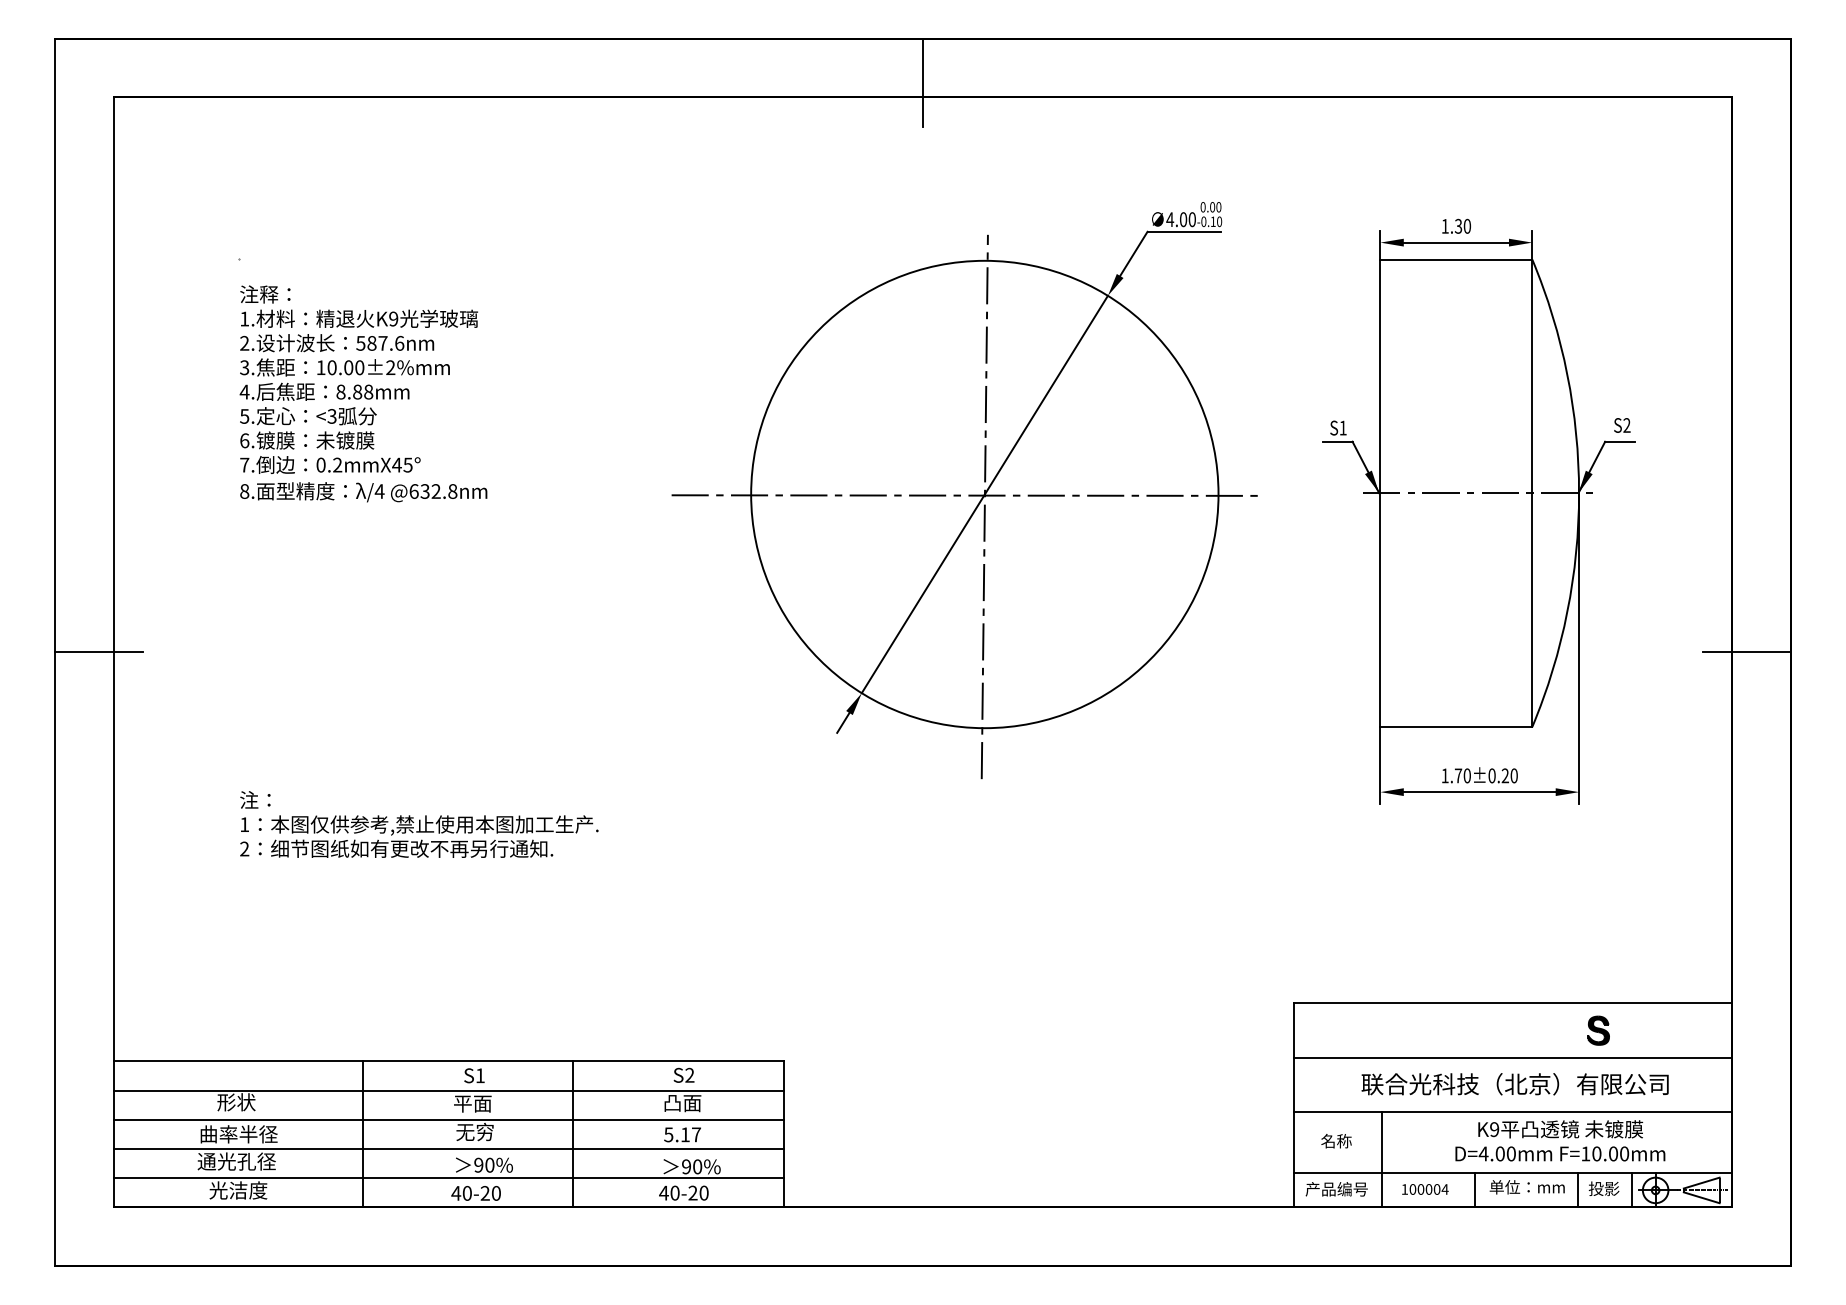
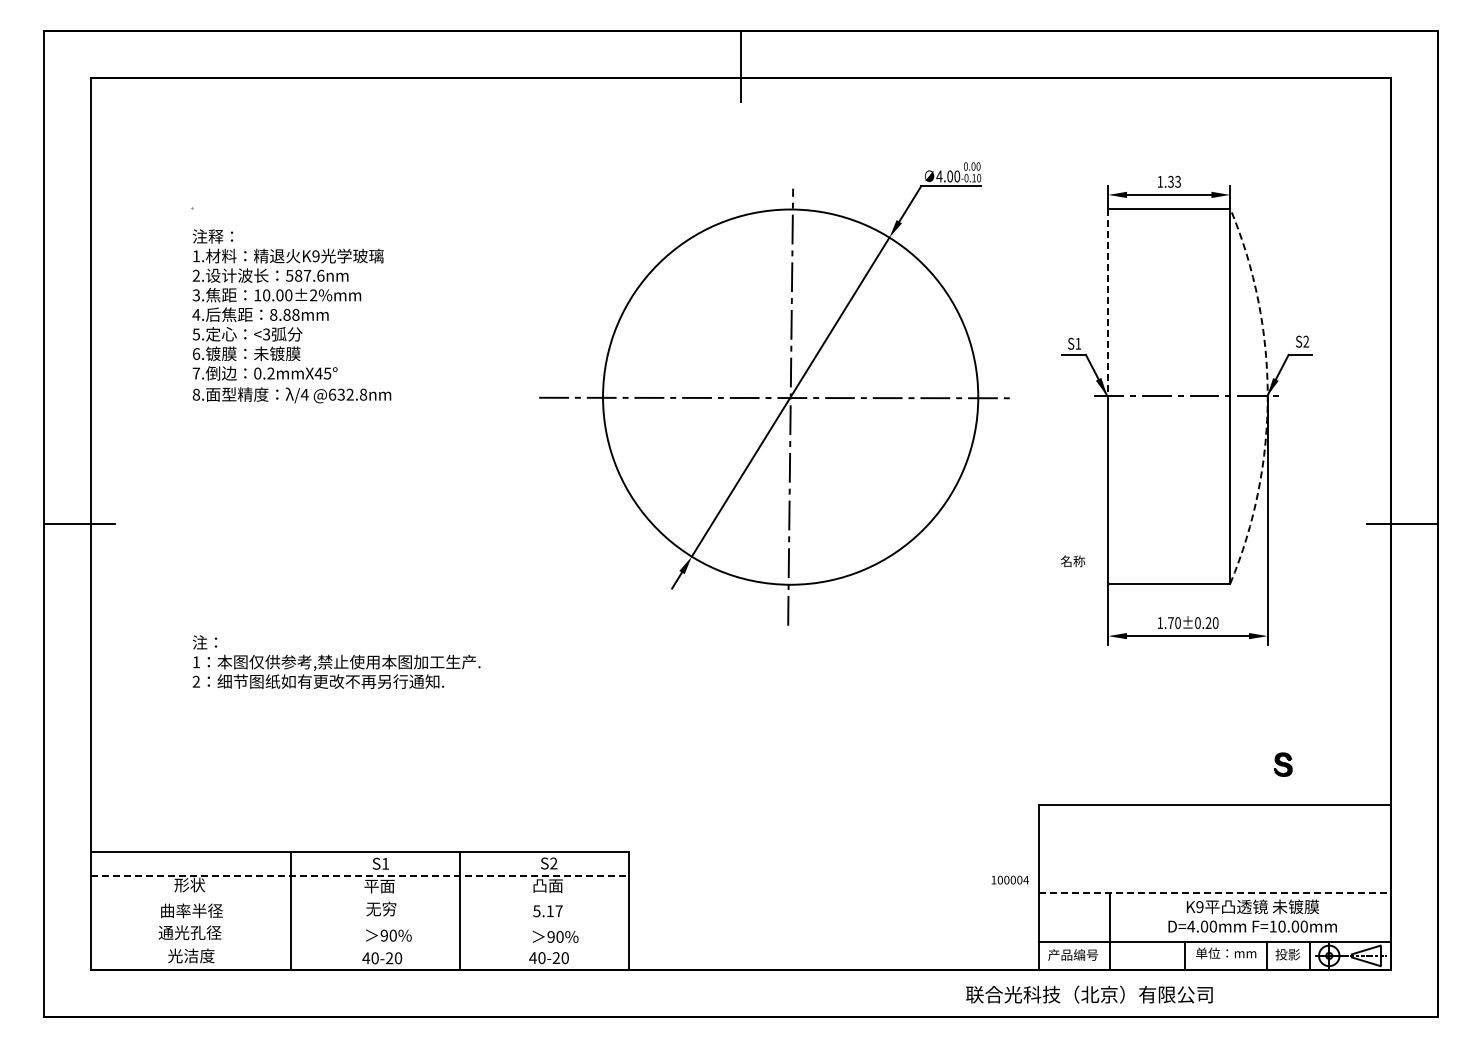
text: (1466, 225) -> (1177, 181), 1.30 -> 1.33
line: (1380, 376) -> (1108, 302), solid -> dashed
arc: (1578, 493) -> (1267, 396), solid -> dashed
part: (1598, 1030) -> (1283, 764), moved
line: (1512, 1057) -> (1214, 849), removed
text: (1515, 1084) -> (1089, 994), moved
line: (449, 1090) -> (360, 875), solid -> dashed
line: (1512, 1111) -> (1214, 892), solid -> dashed
line: (449, 1120) -> (360, 899), removed
text: (1337, 1141) -> (1073, 561), moved
line: (449, 1148) -> (360, 922), removed
line: (449, 1178) -> (360, 946), removed
text: (1425, 1188) -> (1010, 879), moved

